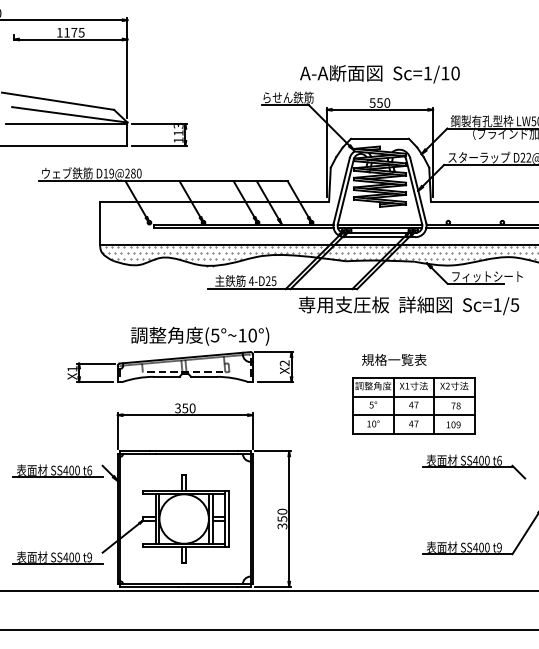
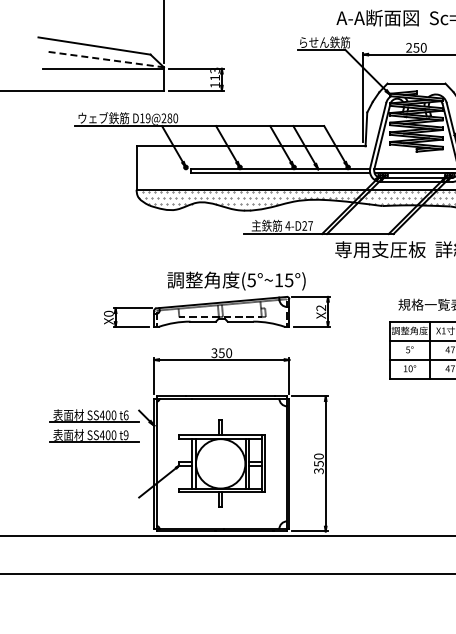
text: (372, 102) -> (408, 47), 550 -> 250
line: (70, 114) -> (106, 59), solid -> dashed
text: (273, 281) -> (309, 226), 4-D25 -> 4-D27
text: (252, 335) -> (288, 280), (5°~10°) -> (5°~15°)
text: (72, 368) -> (108, 313), X1 -> X0
part: (57, 557) -> (93, 435), moved

